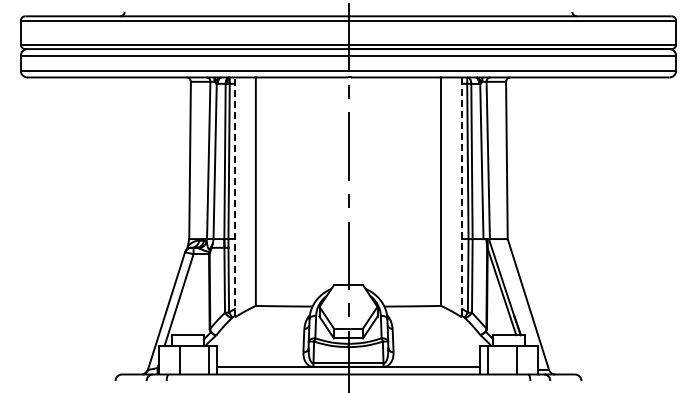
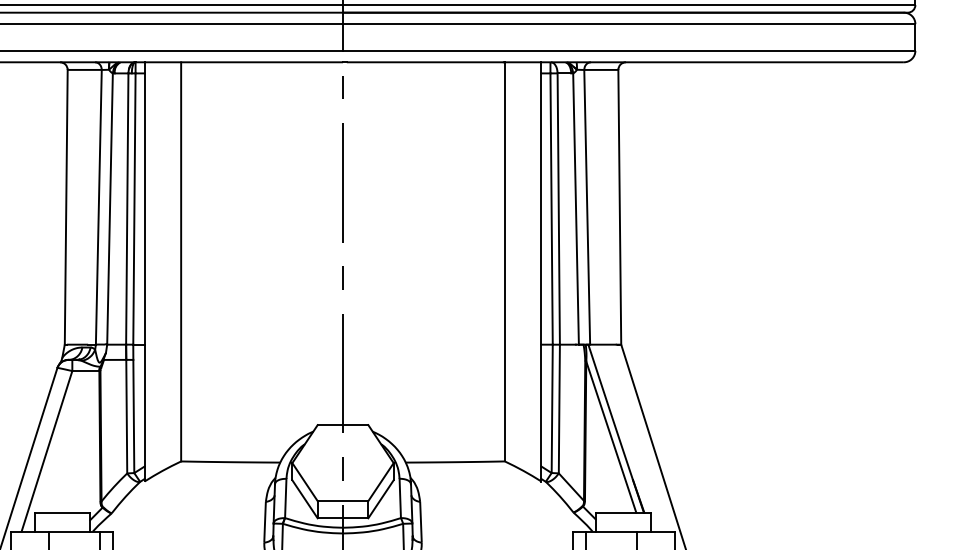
line: (234, 197) -> (143, 272), dashed -> solid
line: (462, 197) -> (542, 272), dashed -> solid

